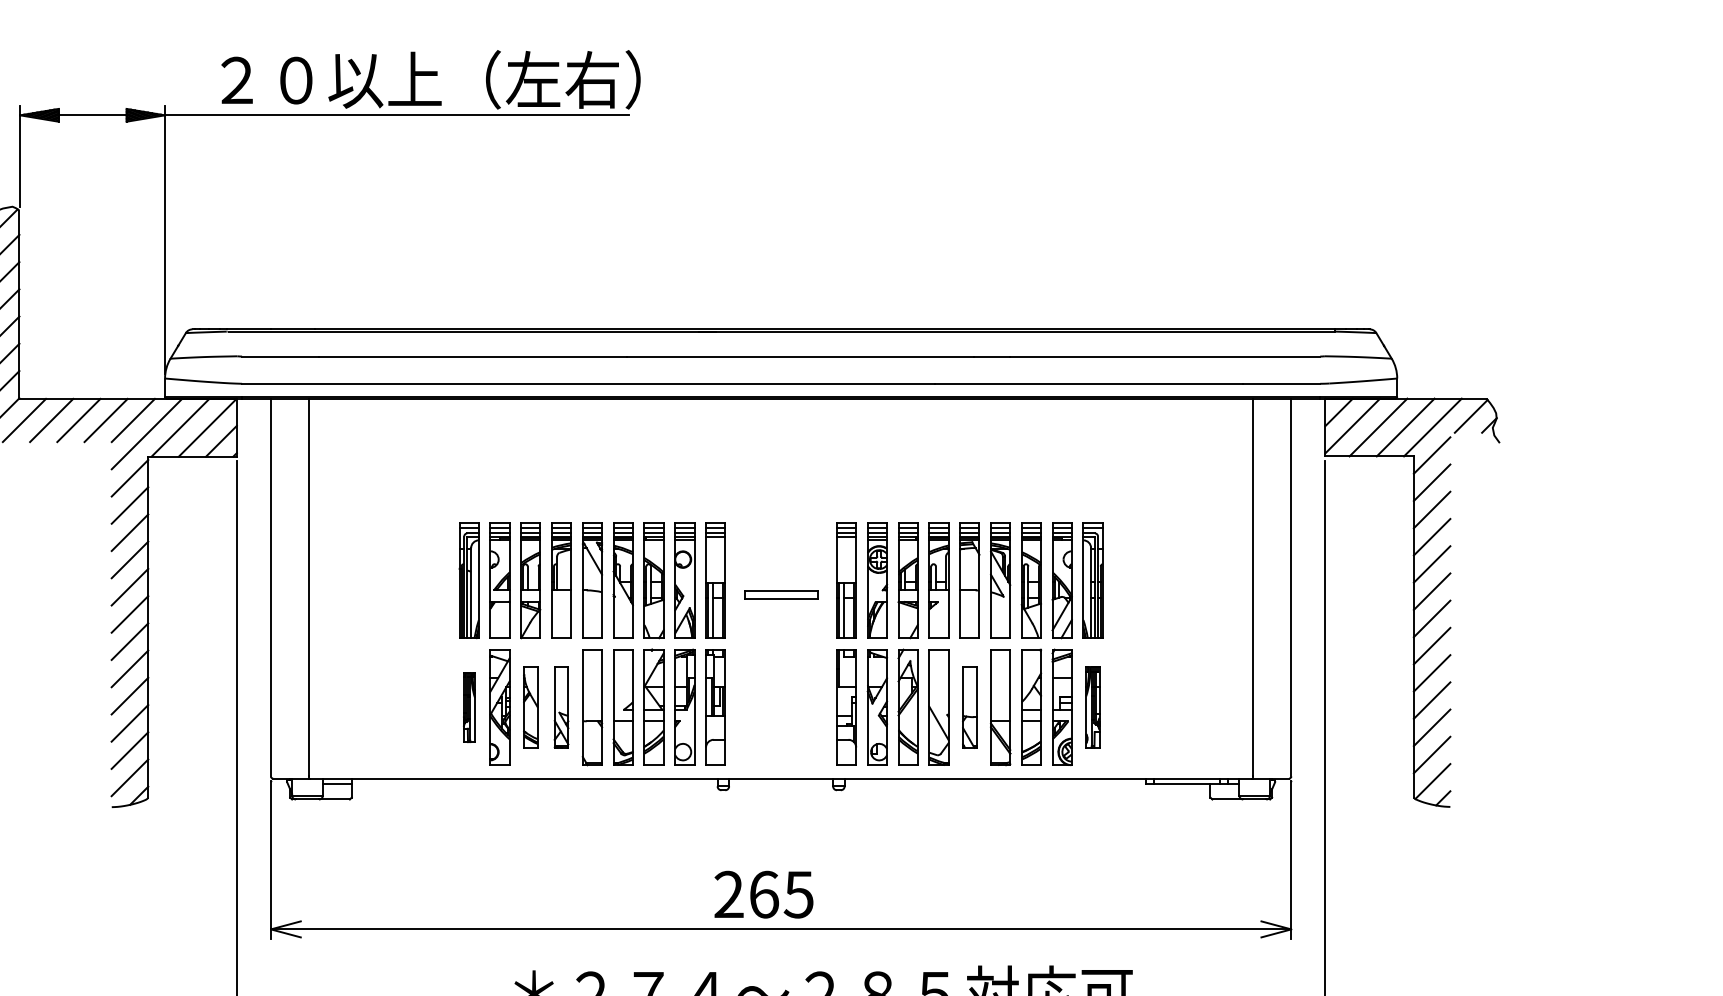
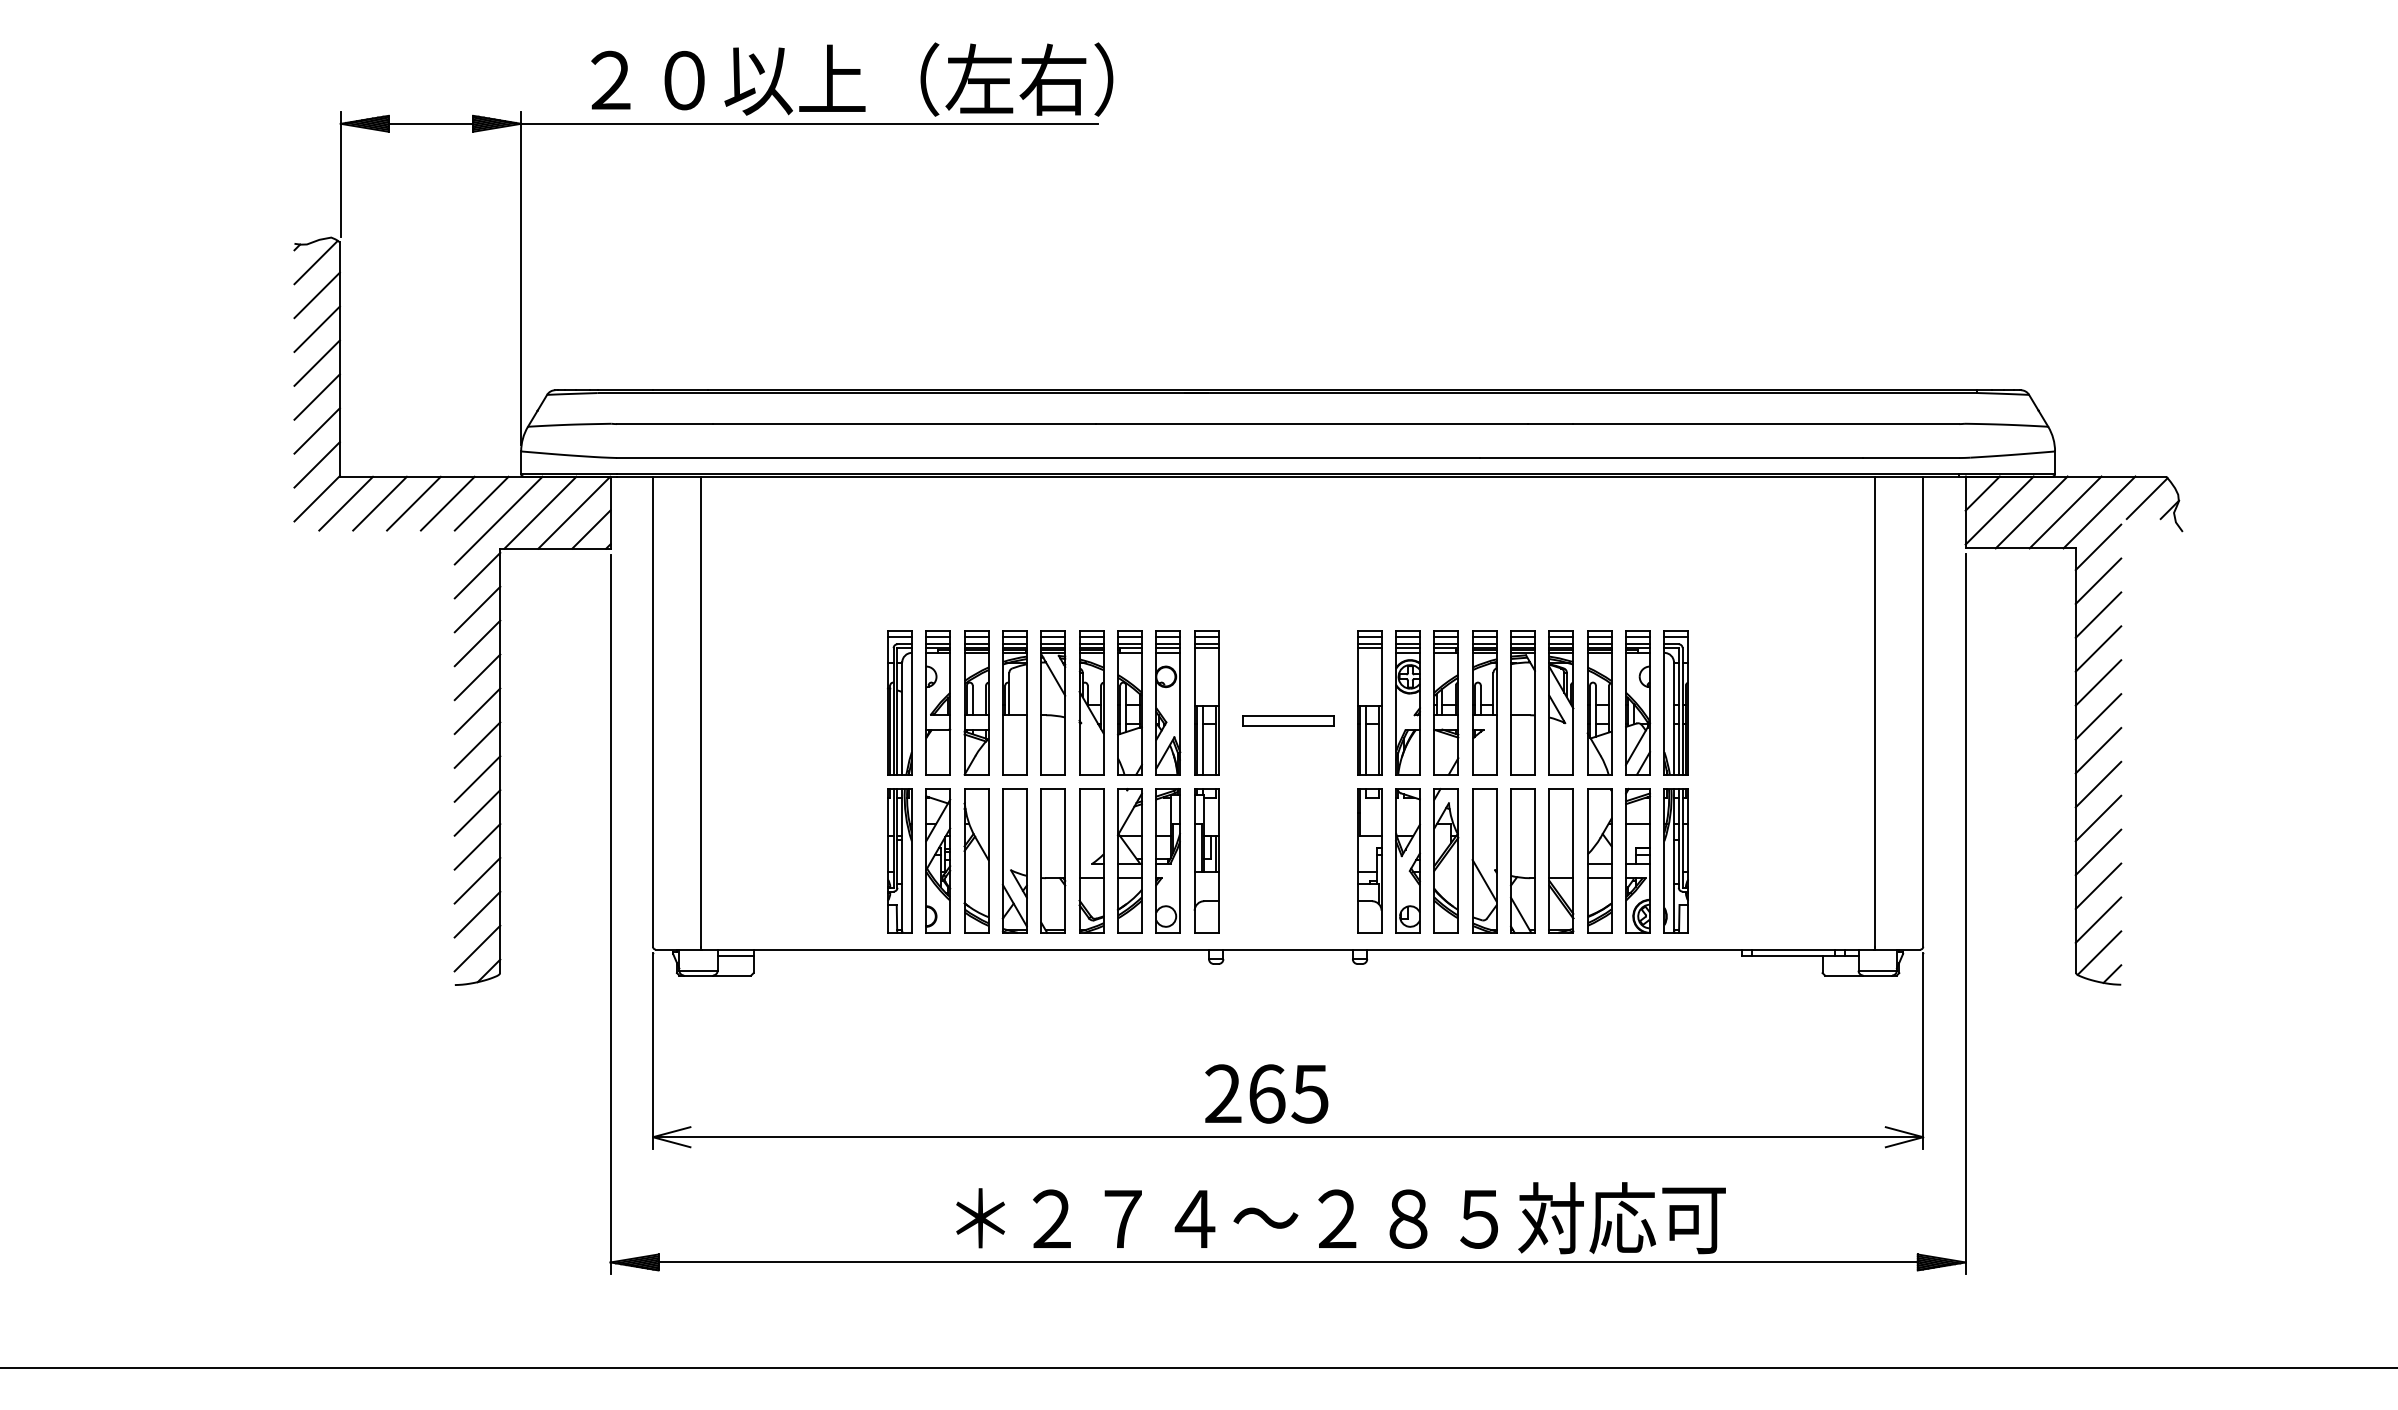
part: (468, 707) -> (899, 860), size x1.67
part: (530, 707) -> (976, 860), size x1.43
part: (561, 707) -> (1014, 860), size x1.43
part: (969, 707) -> (1522, 860), size x1.43
part: (1092, 707) -> (1675, 860), size x1.43

